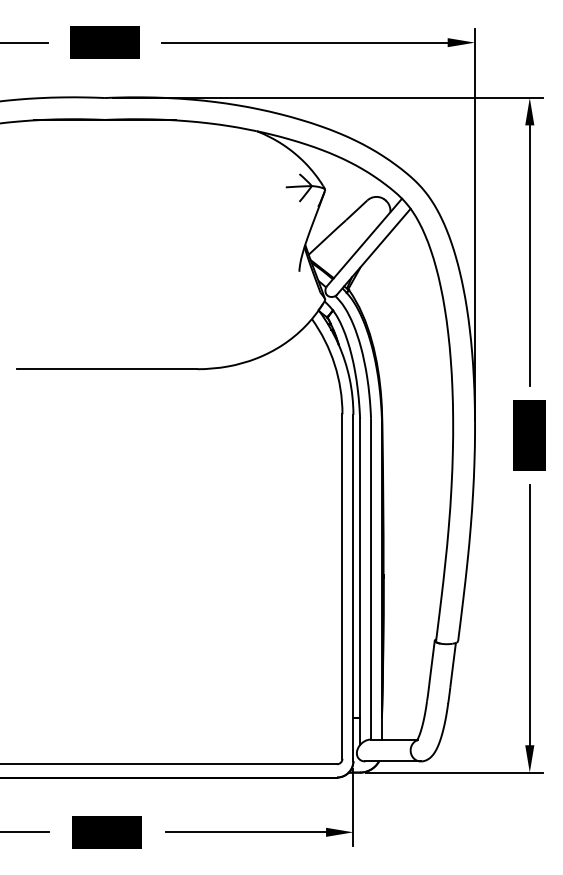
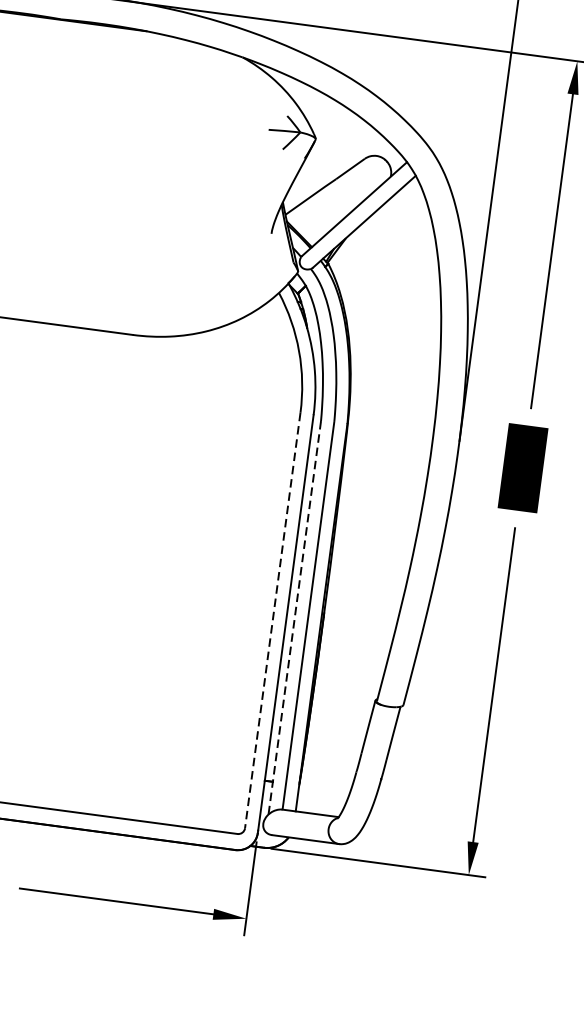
line: (360, 582) -> (295, 618), solid -> dashed
line: (342, 587) -> (272, 621), solid -> dashed

